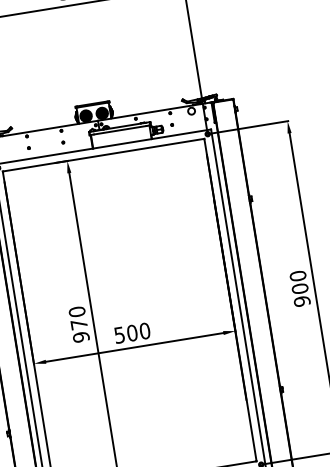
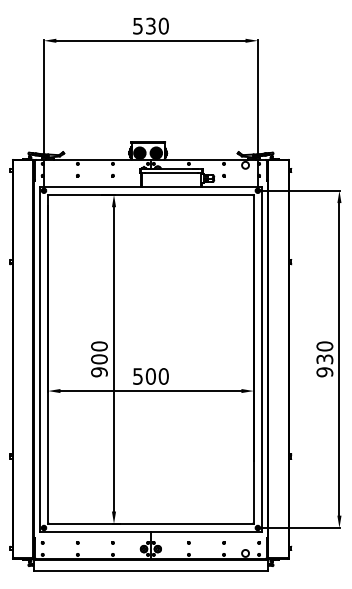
text: (299, 288) -> (324, 359), 900 -> 930
text: (79, 324) -> (99, 359), 970 -> 900

